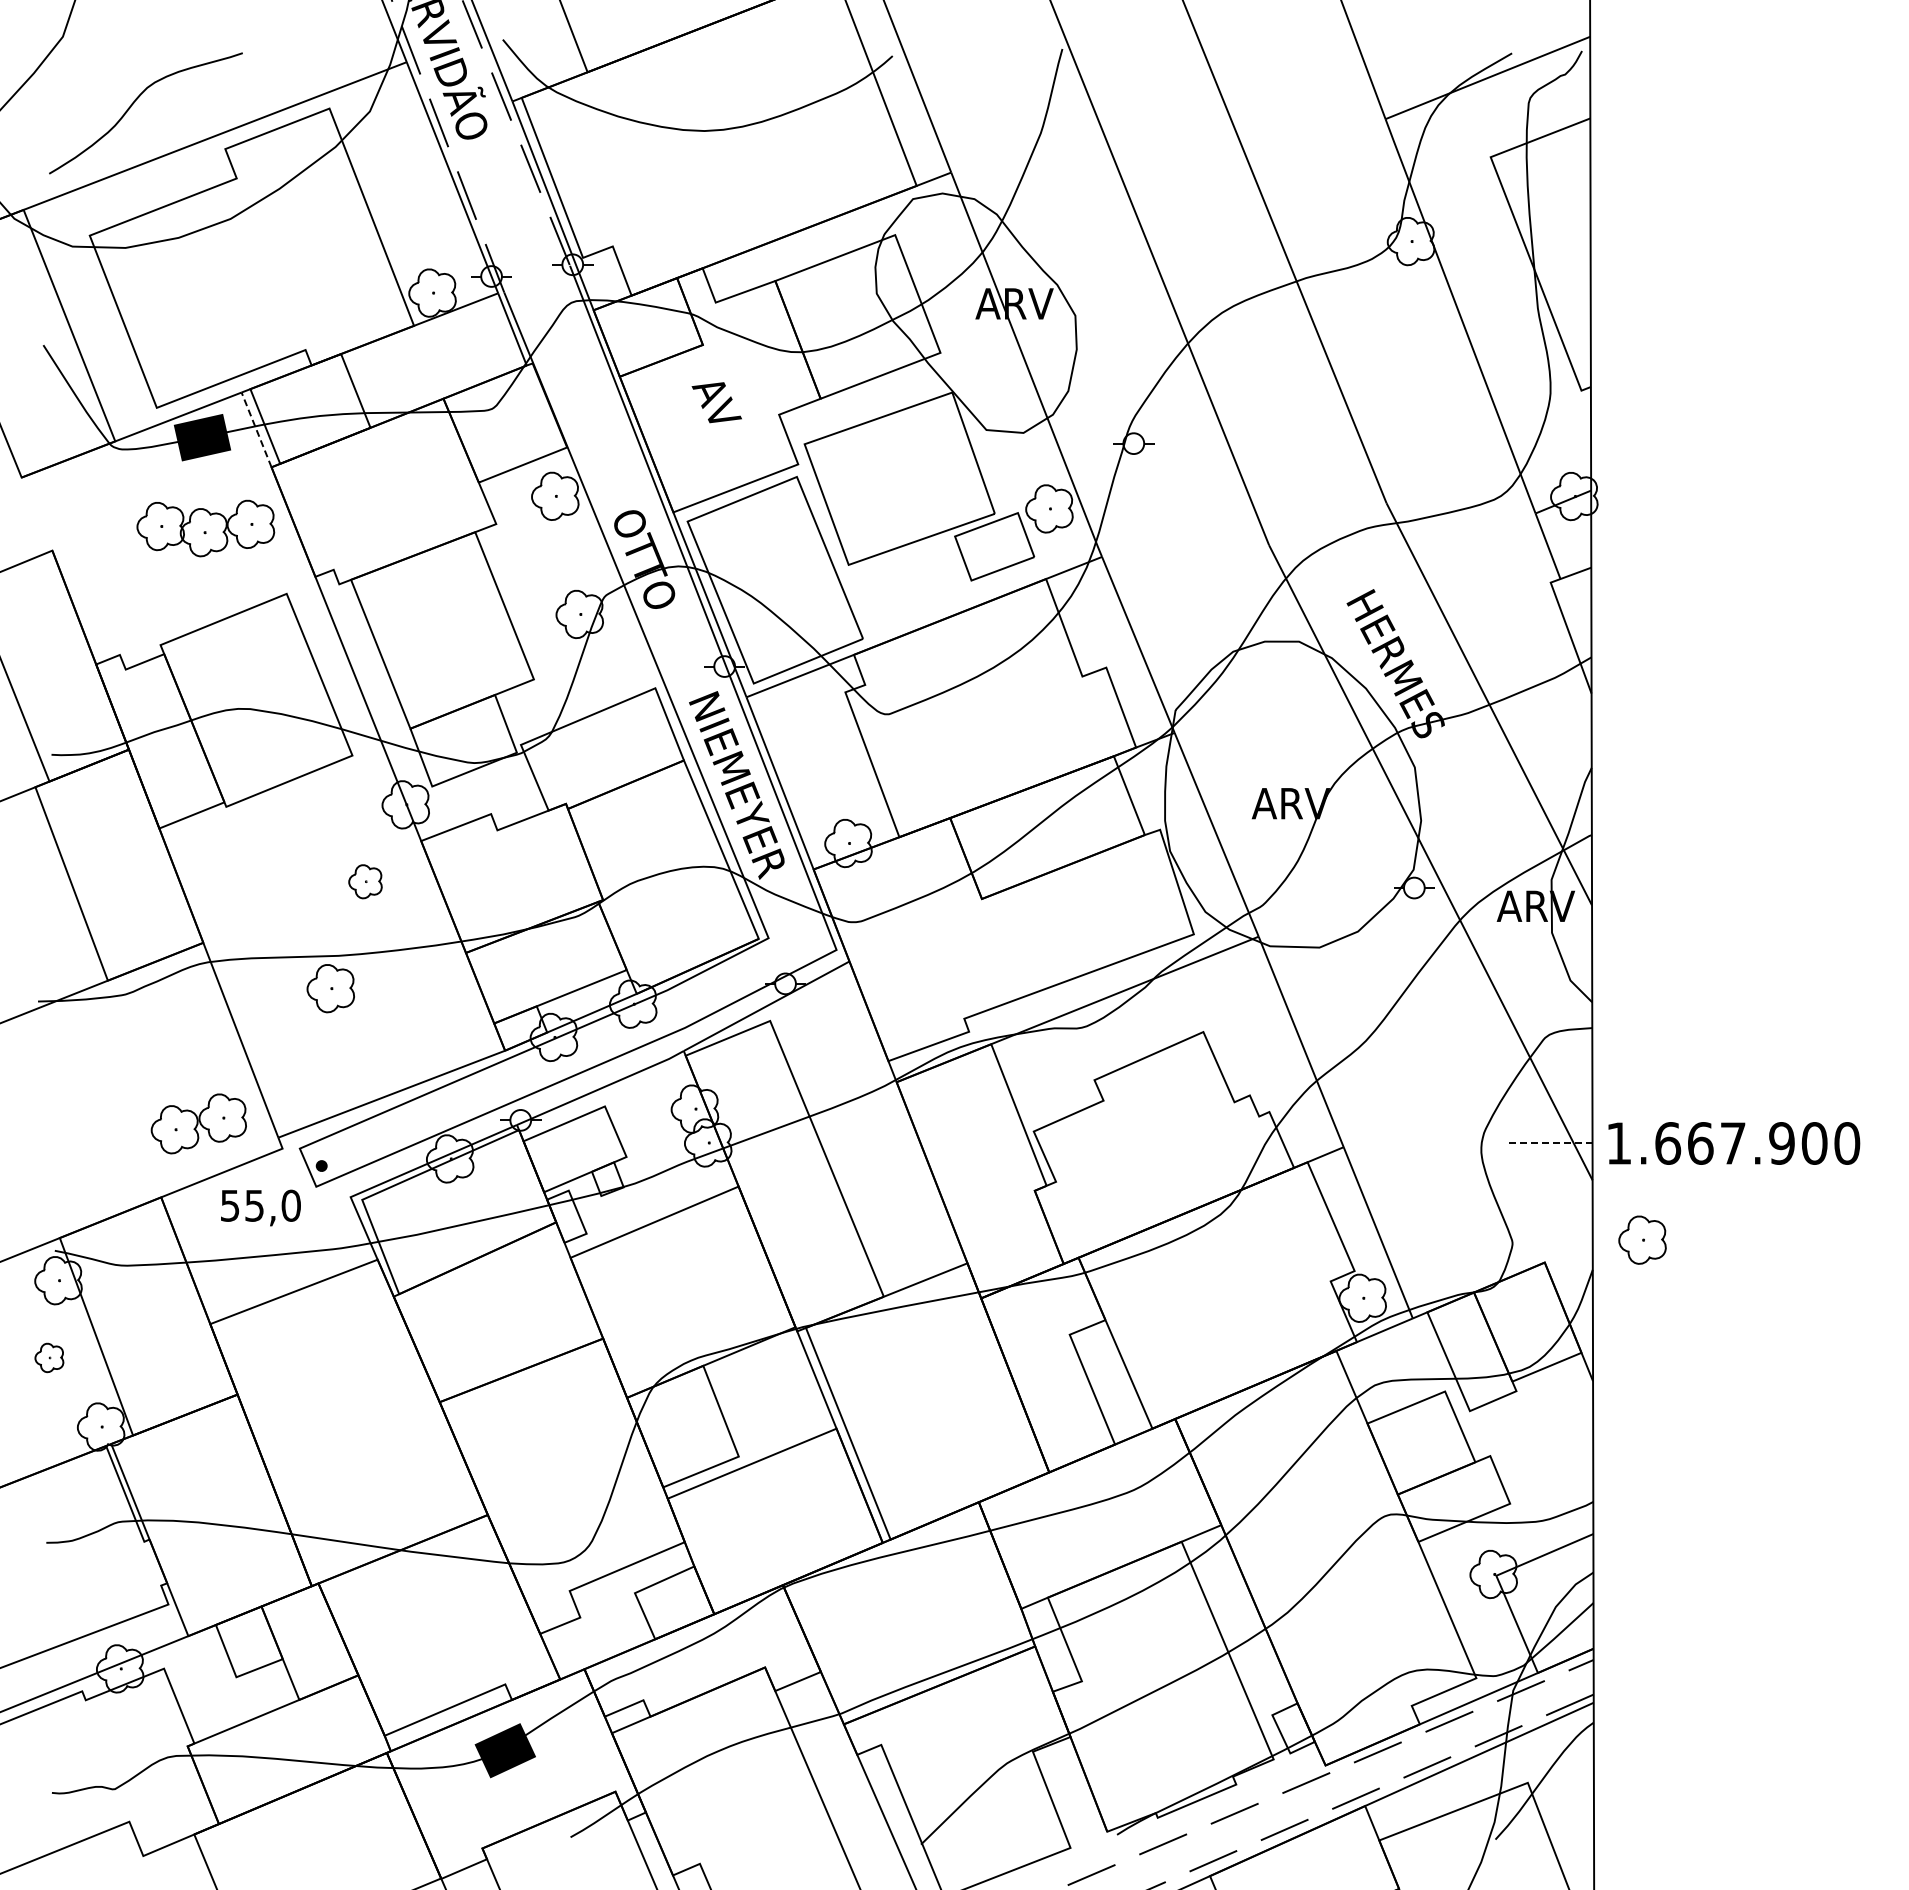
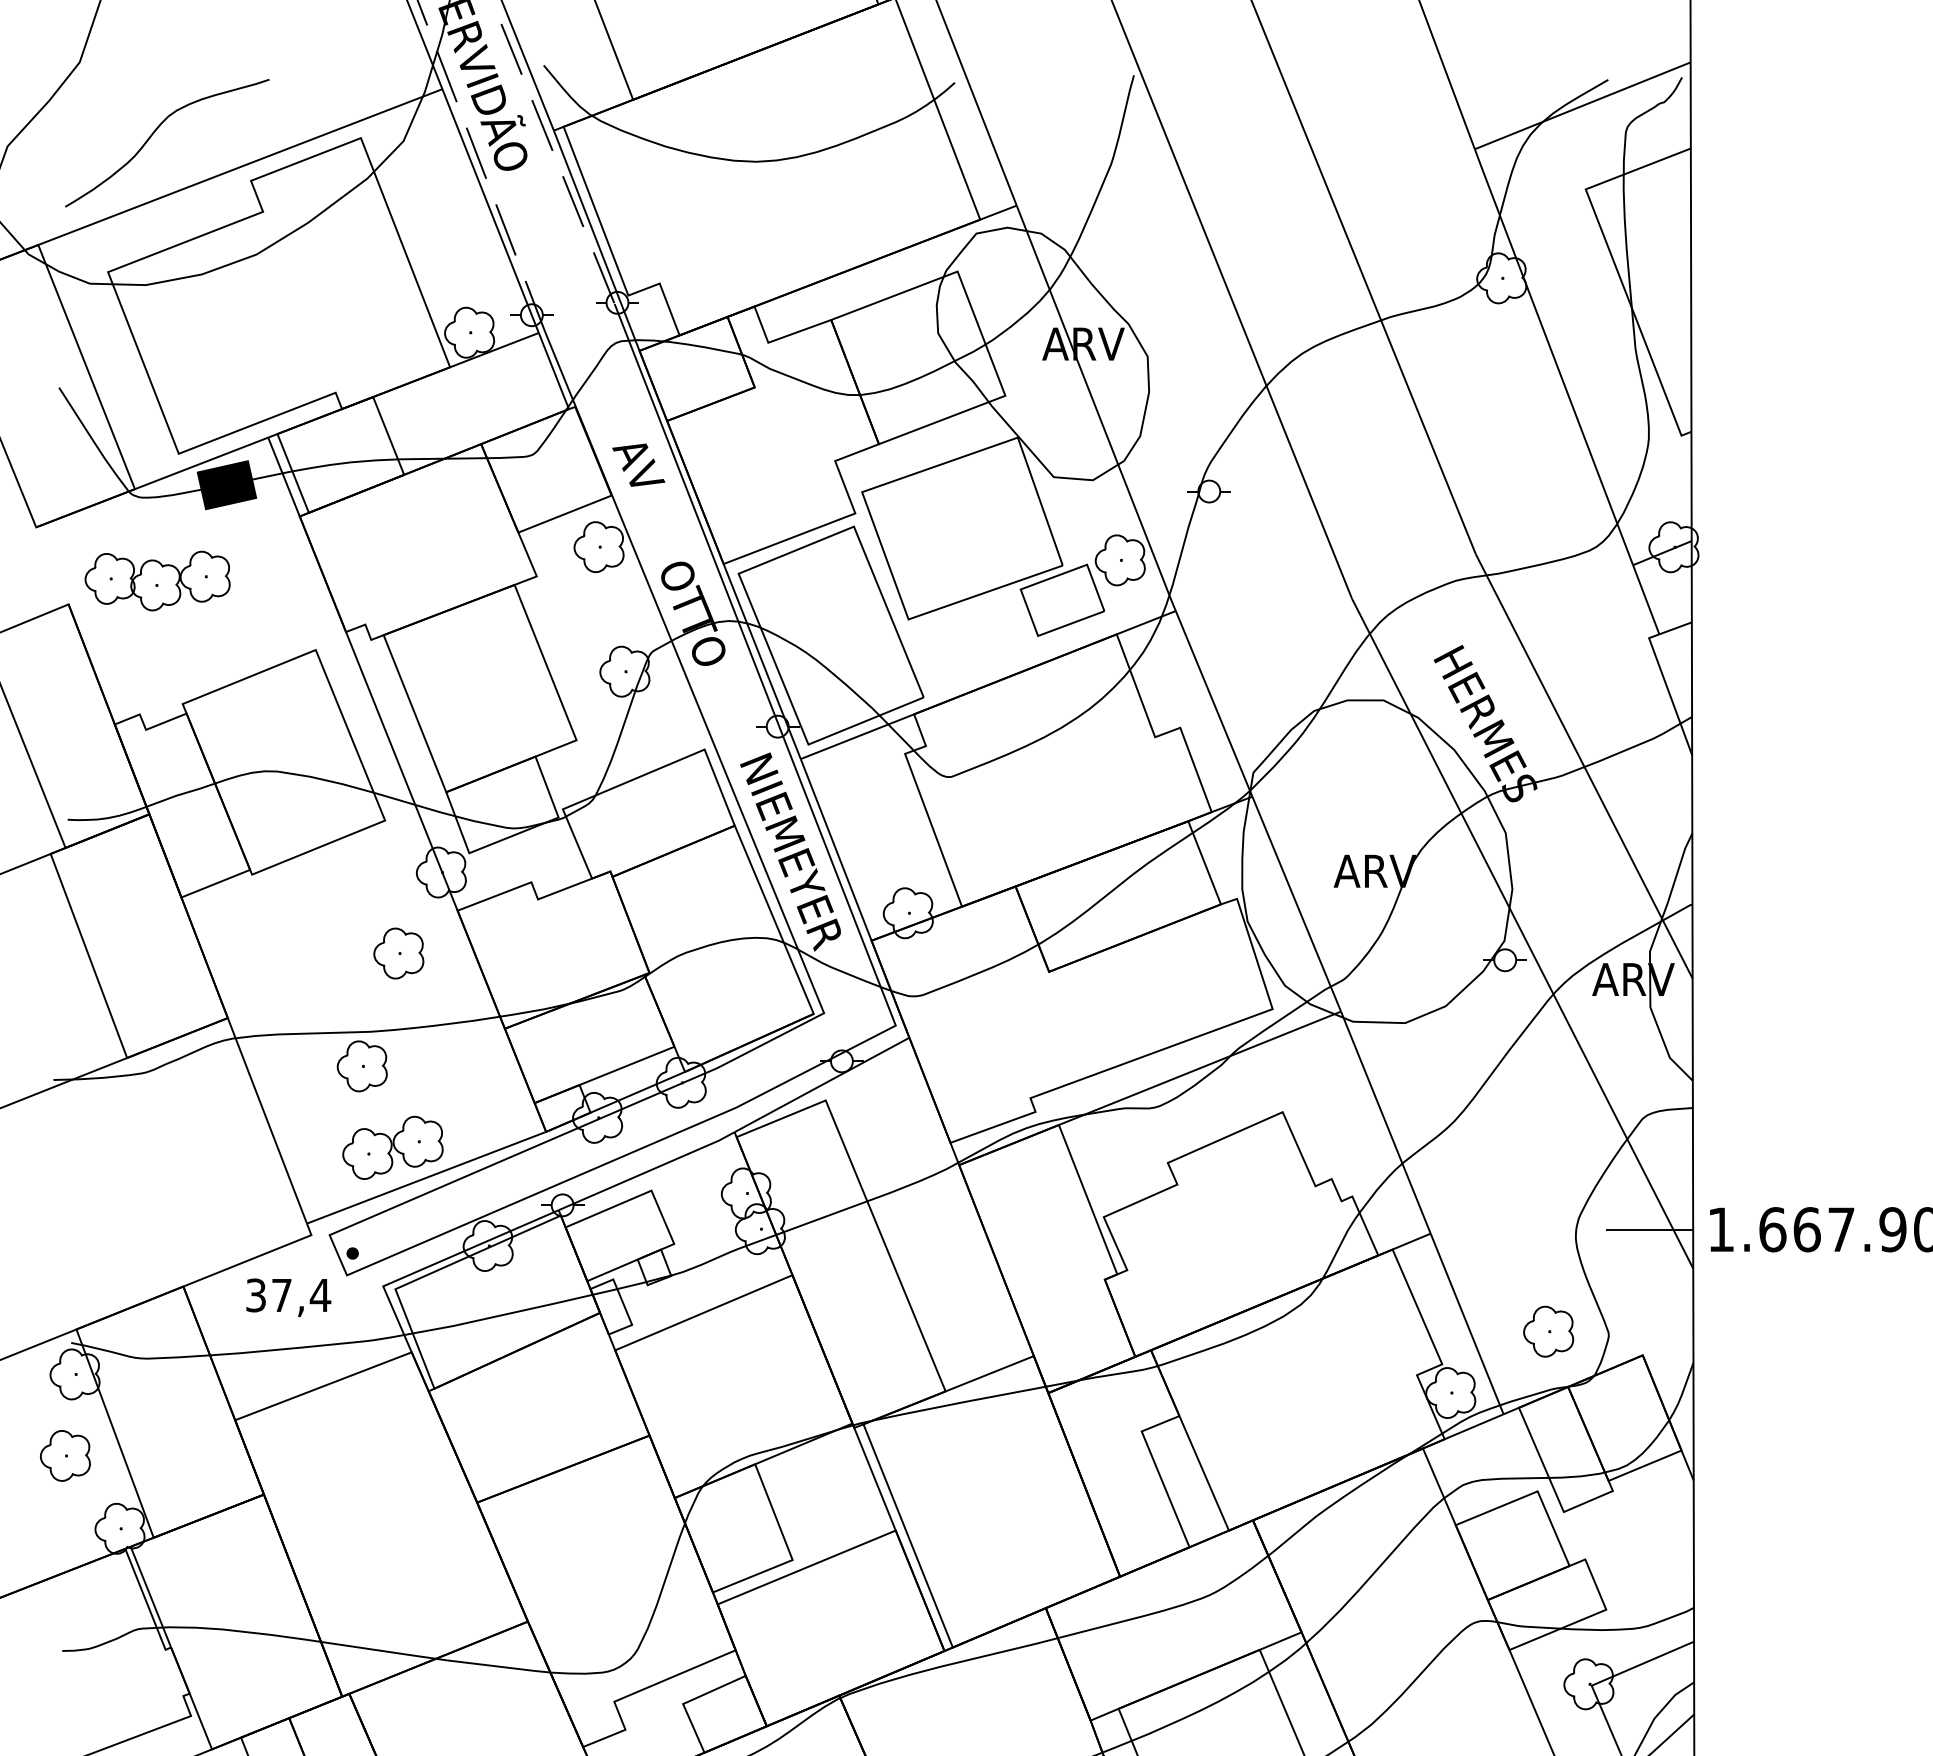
text: (716, 402) -> (638, 465), moved
line: (256, 429) -> (283, 476), dashed -> solid
part: (205, 528) -> (157, 581), moved
part: (365, 881) -> (398, 953), size x1.43
part: (198, 1123) -> (392, 1147), moved
line: (1551, 1143) -> (1649, 1229), dashed -> solid
text: (261, 1205) -> (289, 1295), 55,0 -> 37,4
part: (1642, 1239) -> (1548, 1331), moved
part: (49, 1357) -> (65, 1455), size x1.67

